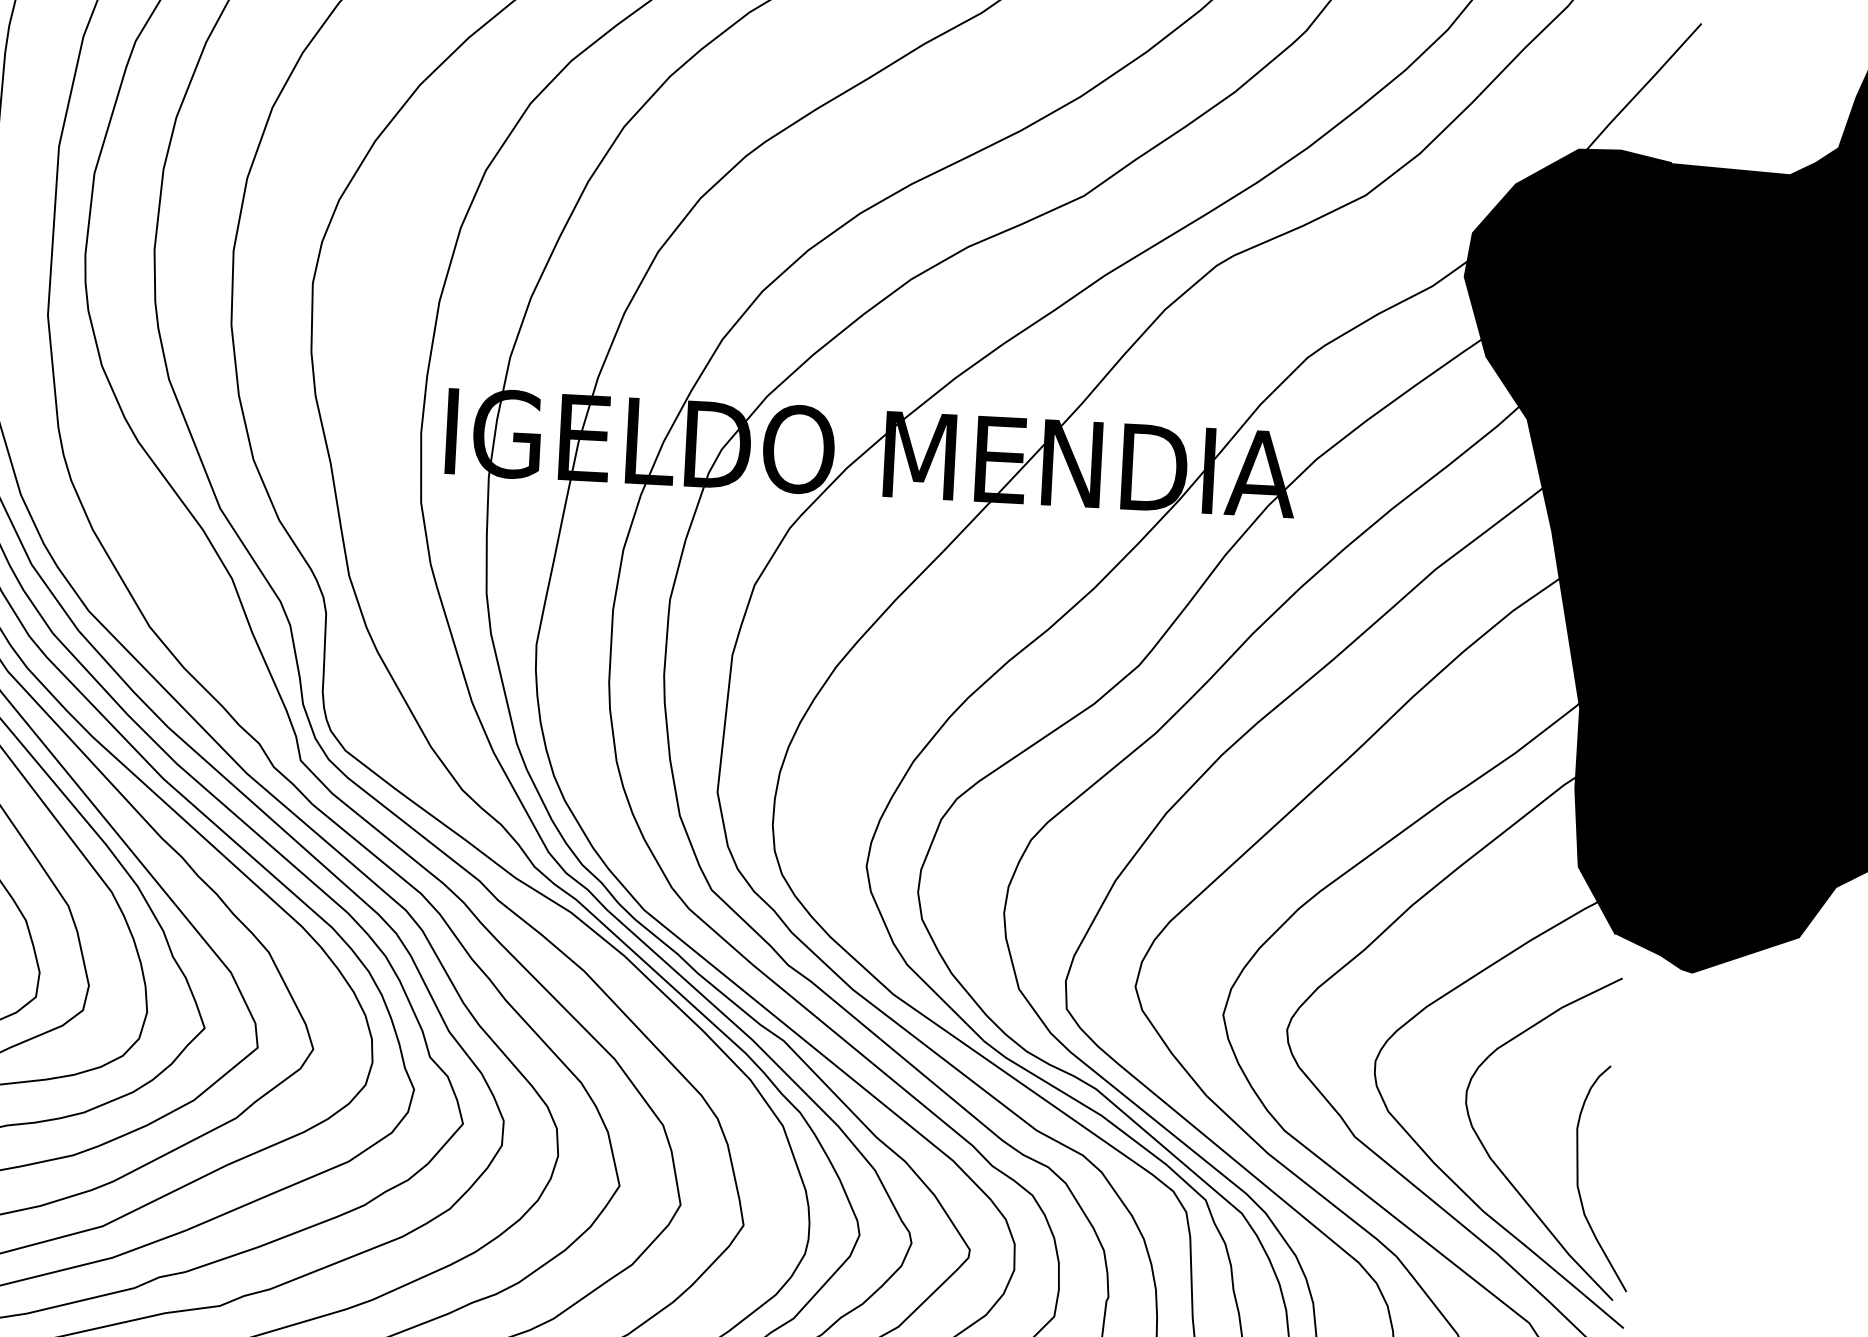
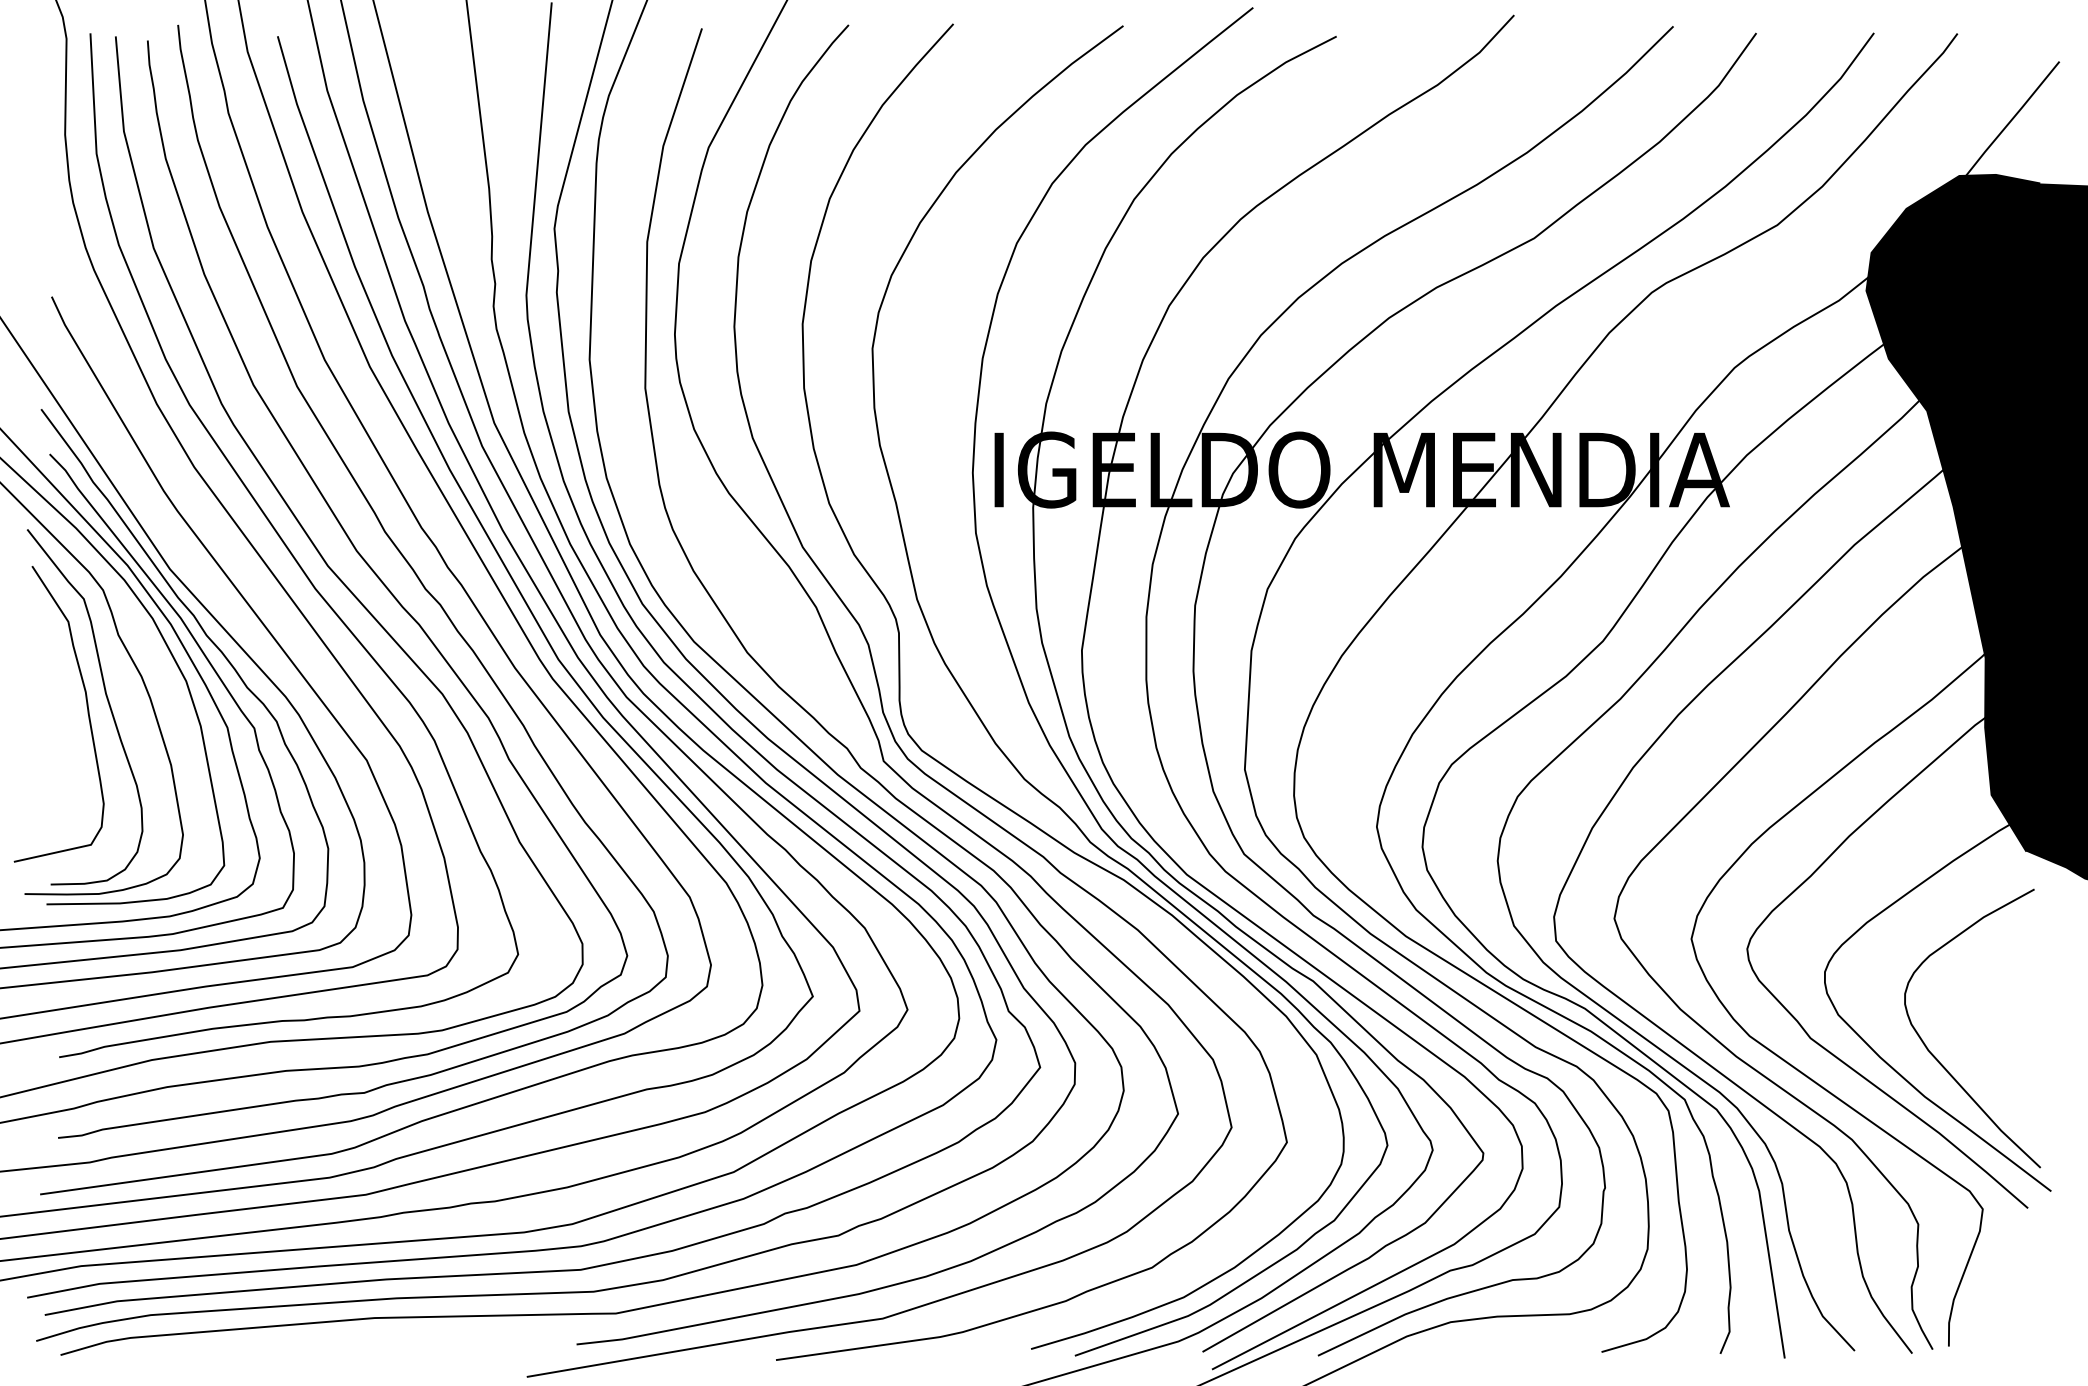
curve: (1578, 1176) -> (2005, 1062), removed

